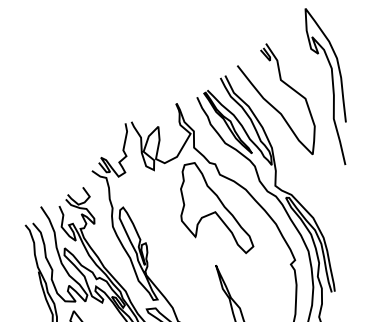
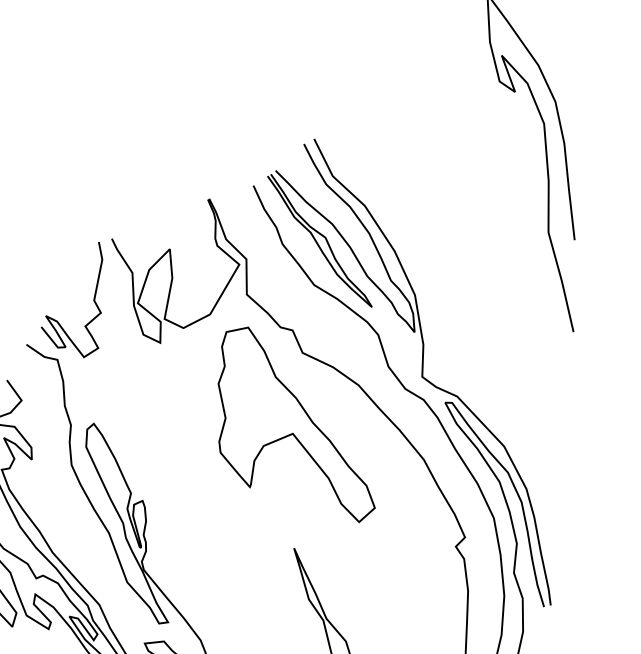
part: (271, 104) -> (413, 201), removed

